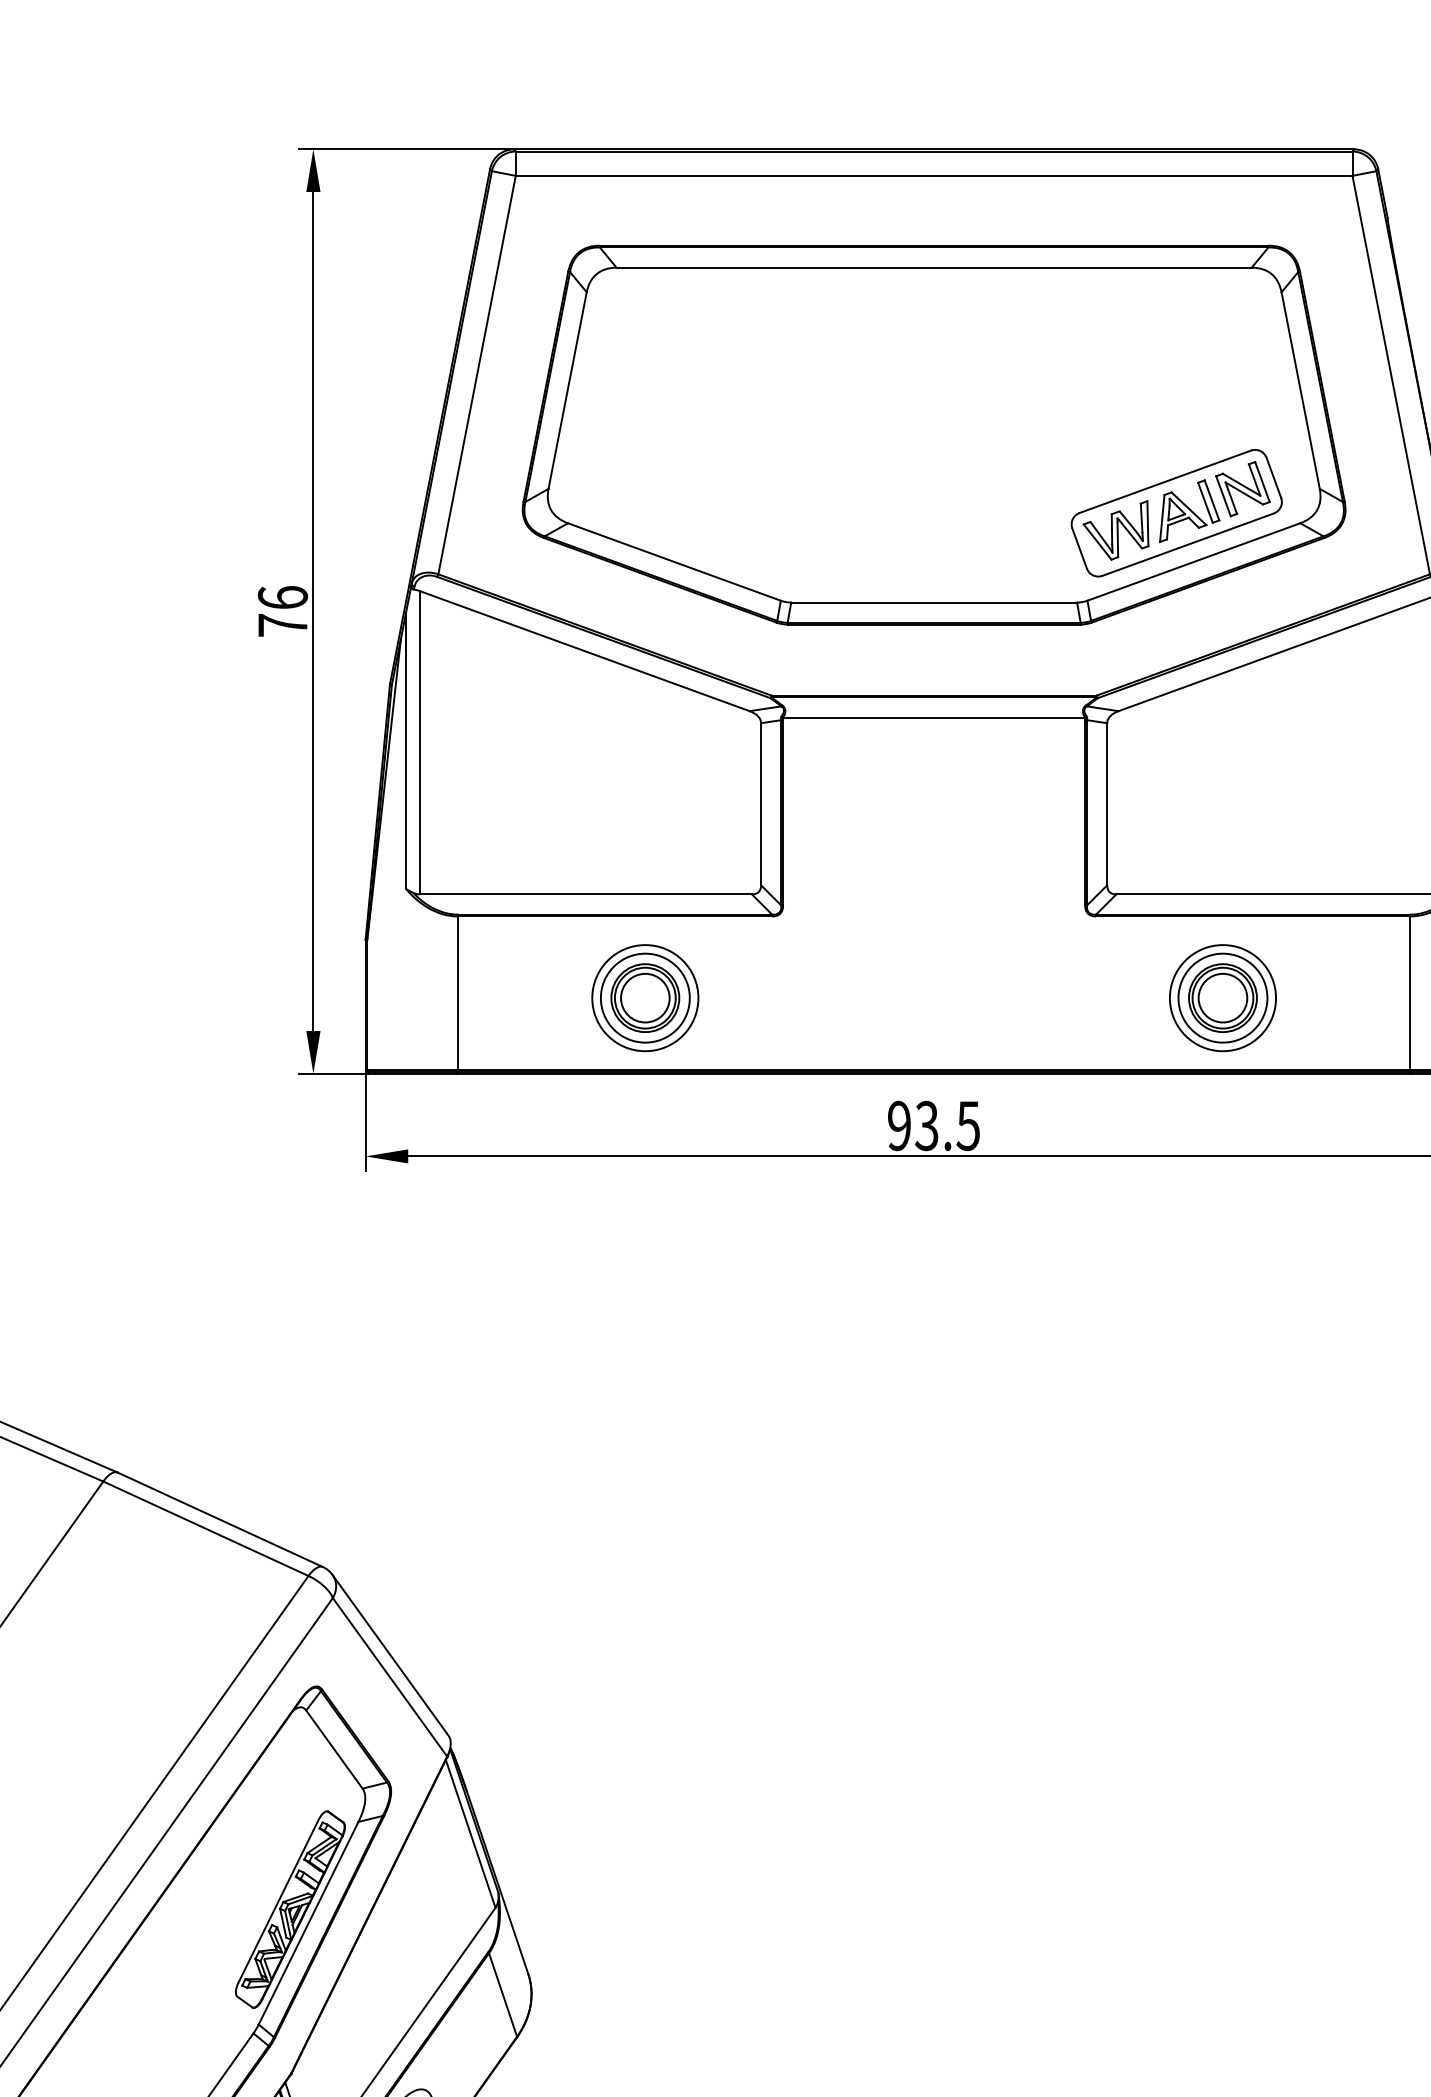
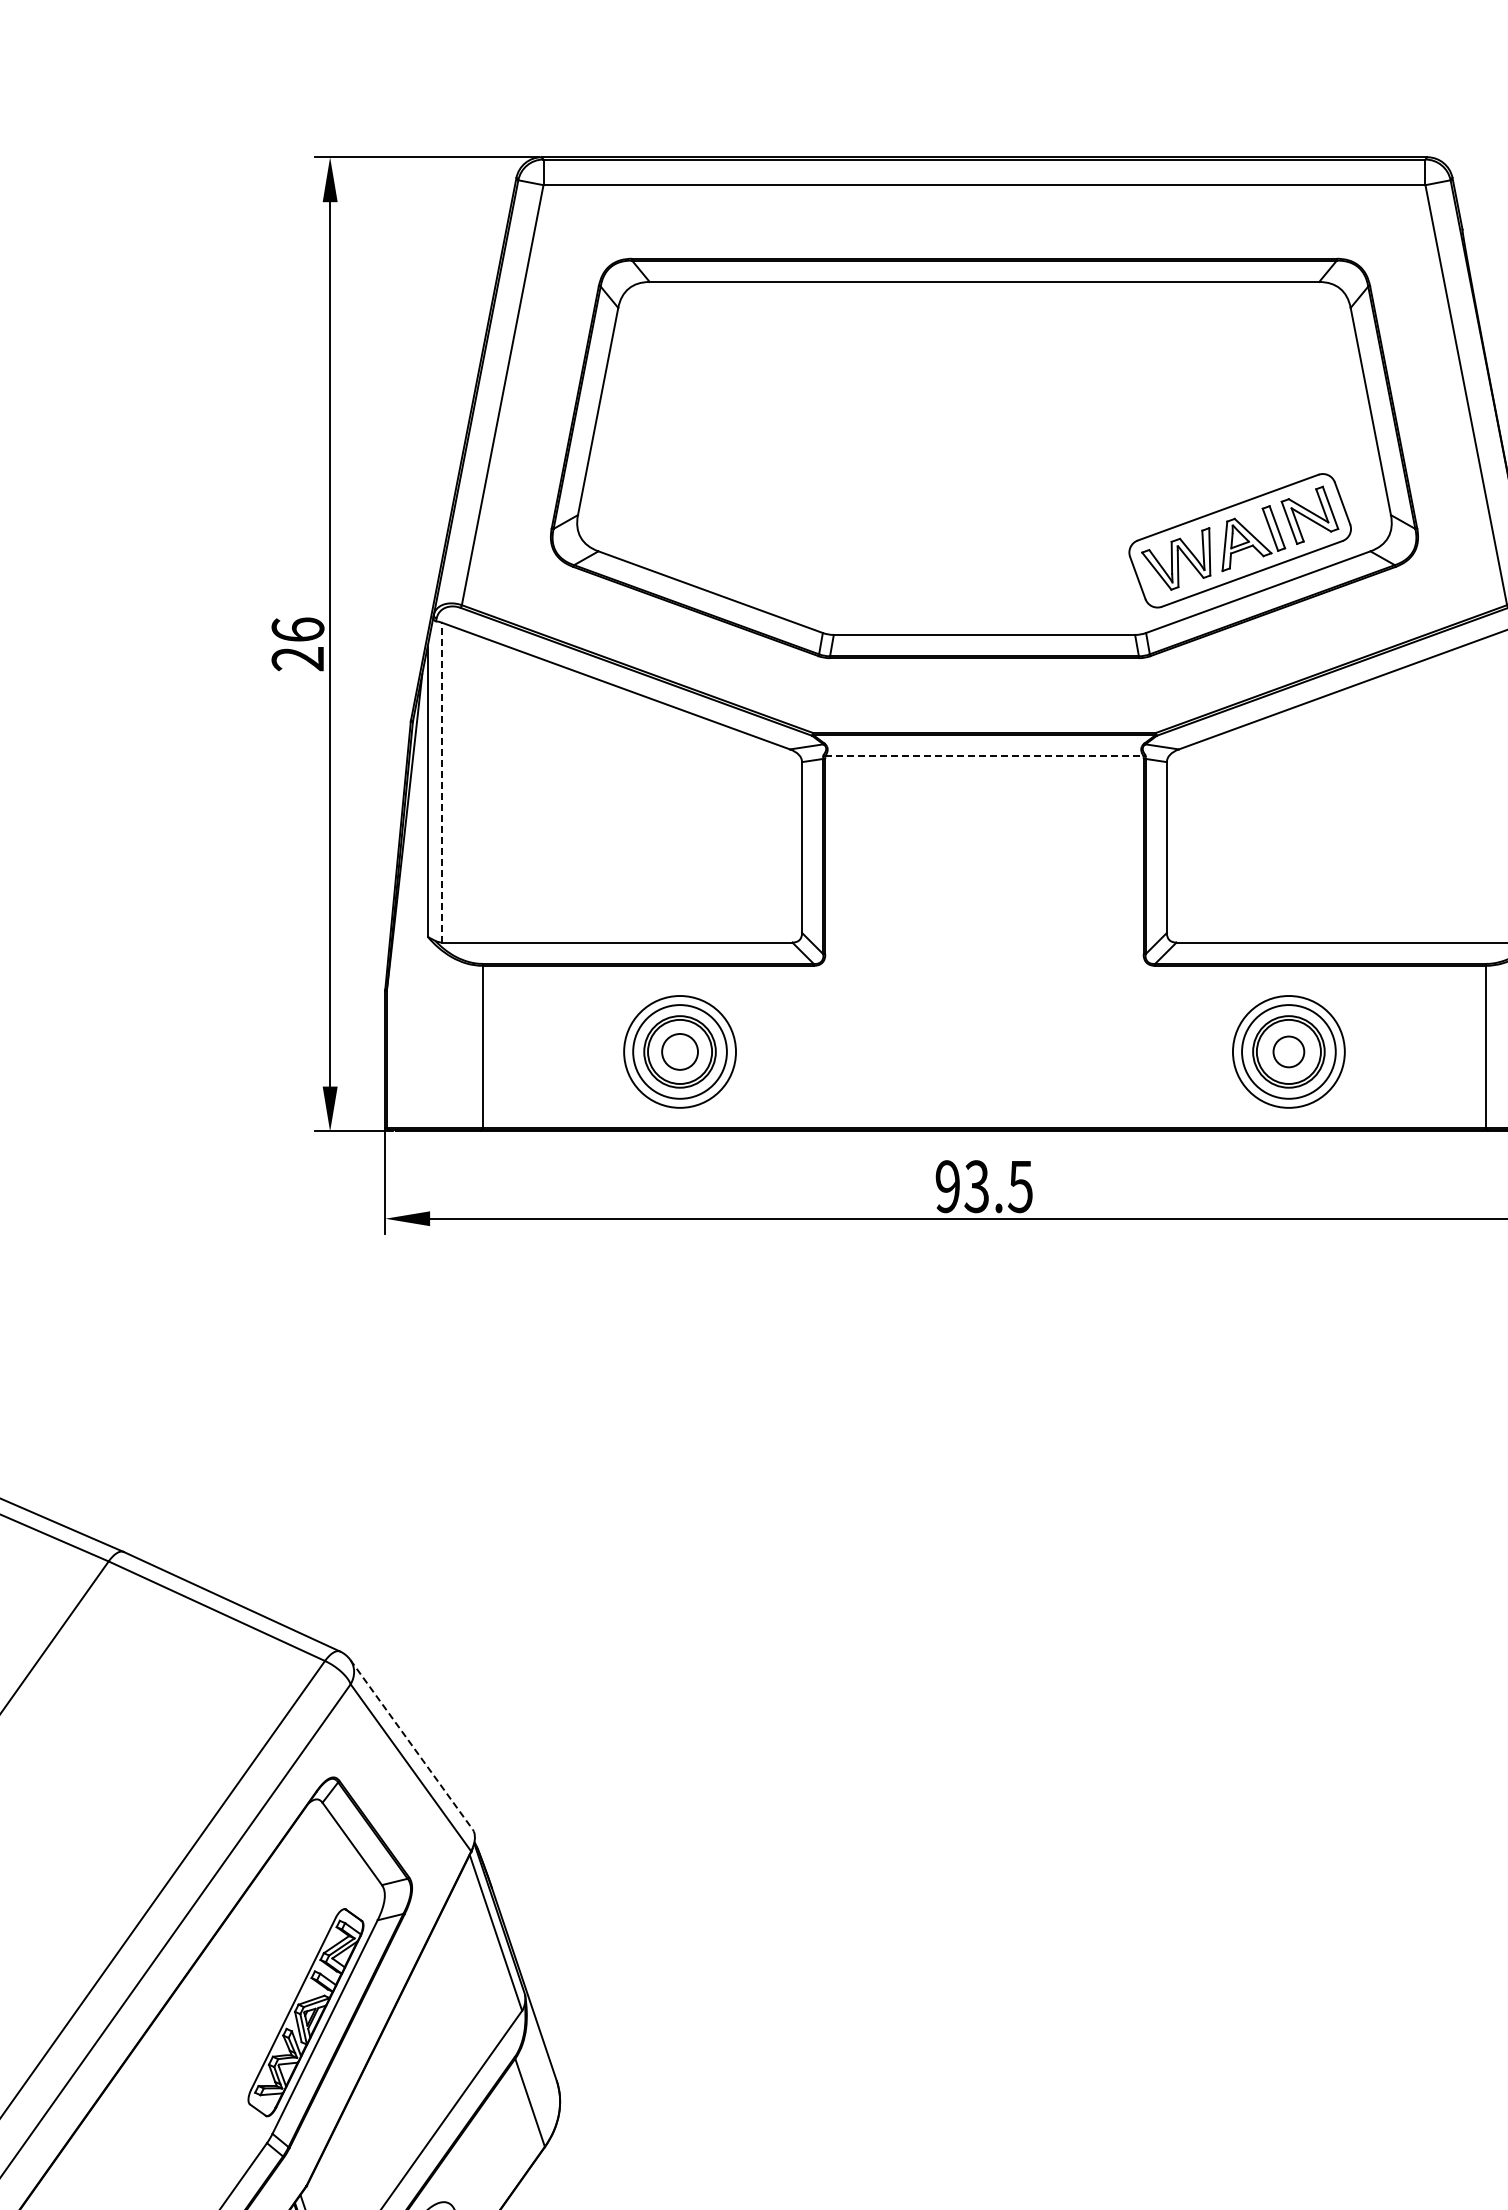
text: (282, 624) -> (297, 658), 76 -> 26
line: (934, 717) -> (984, 756), solid -> dashed
line: (419, 742) -> (442, 782), solid -> dashed
circle: (644, 997) -> (679, 1051), size x0.7
circle: (1222, 997) -> (1288, 1051), size x0.6
line: (390, 1655) -> (411, 1744), solid -> dashed

